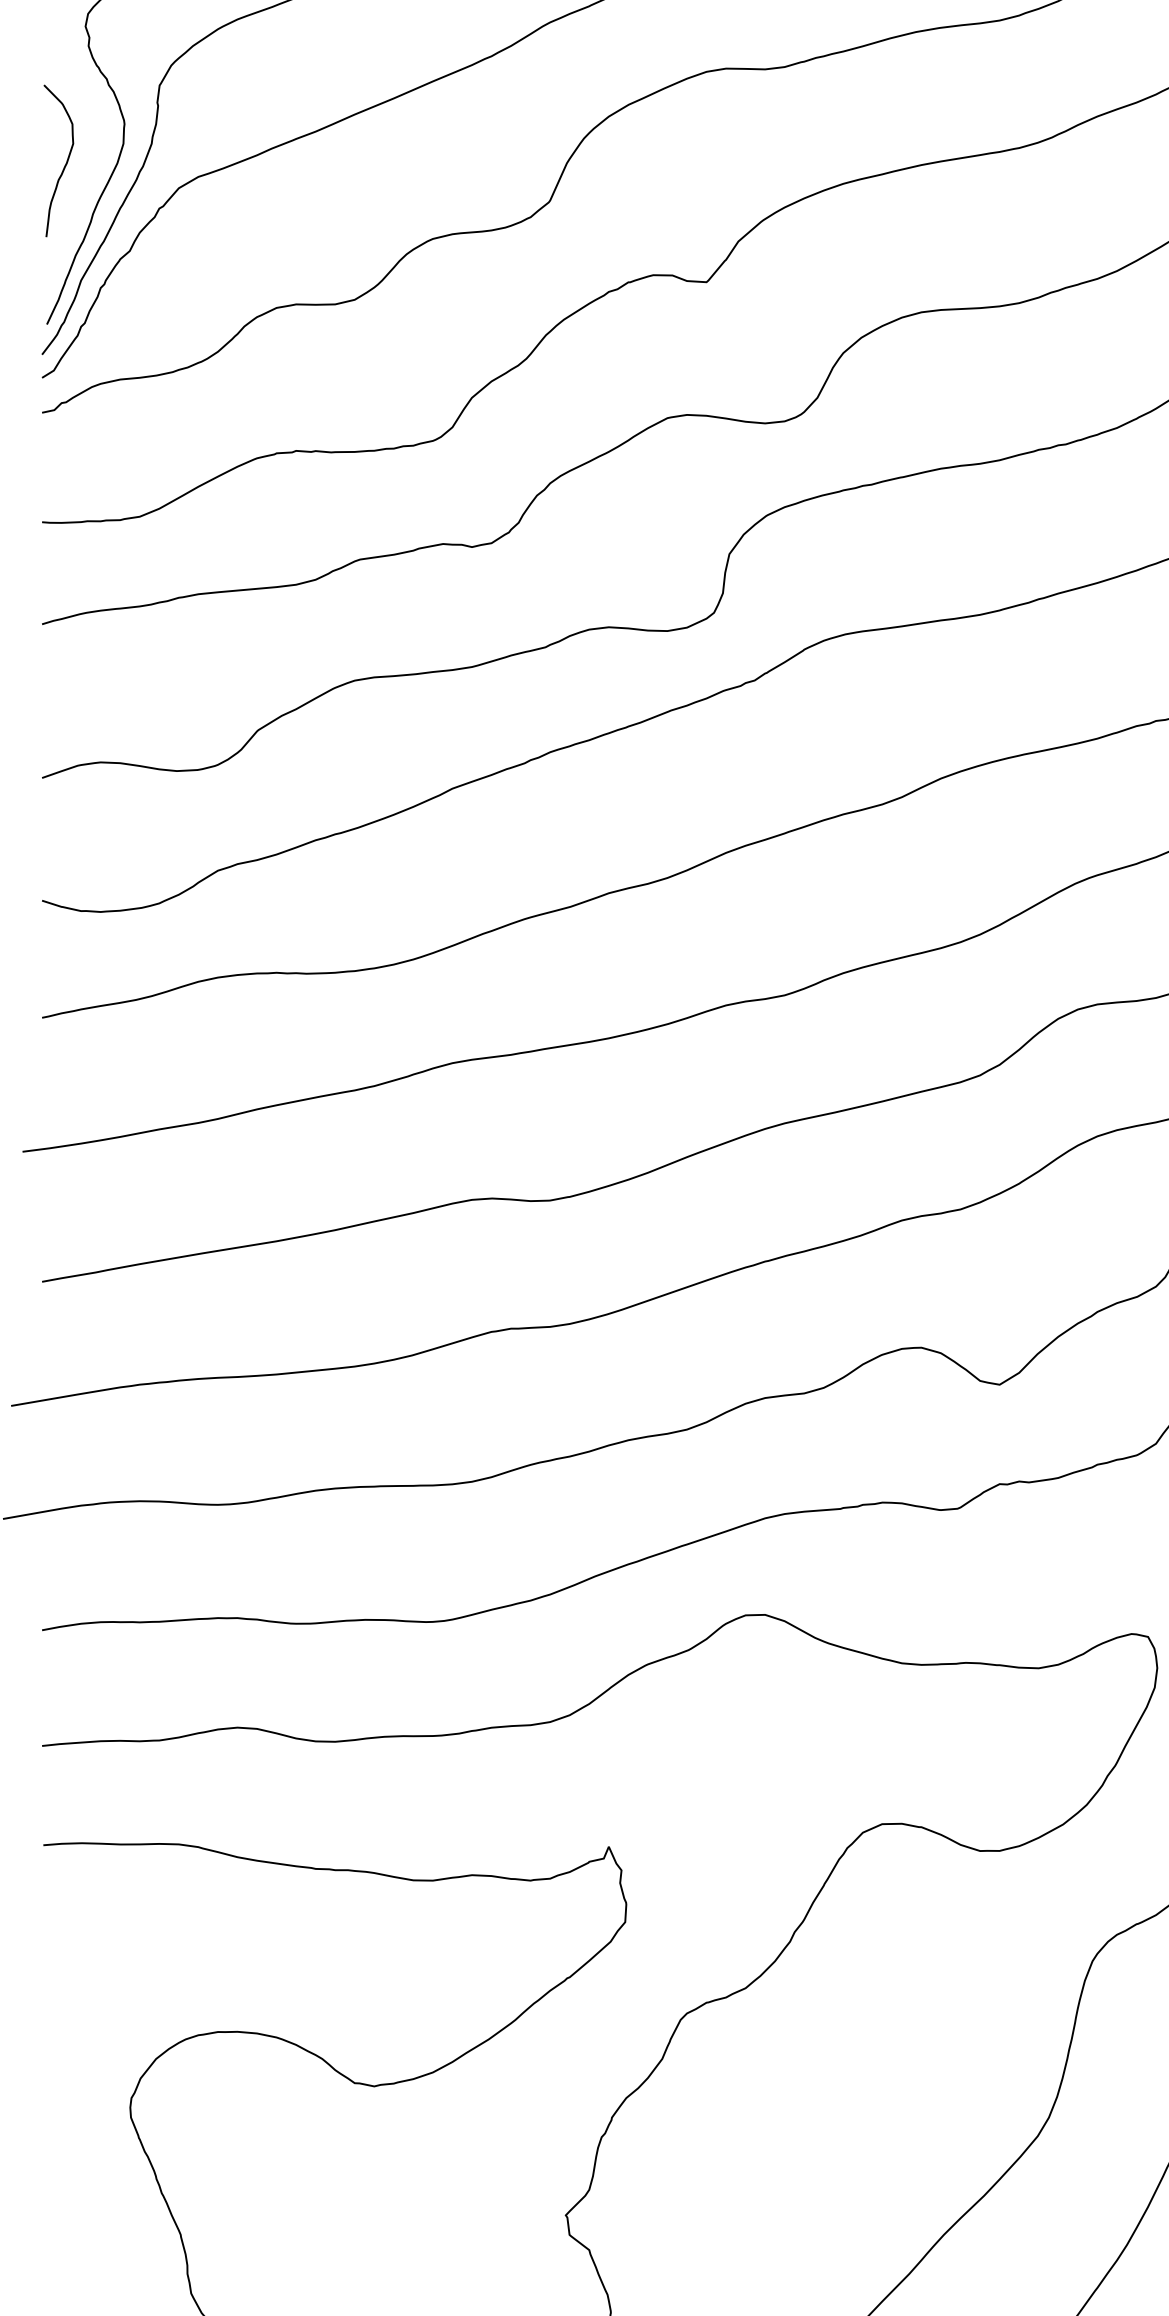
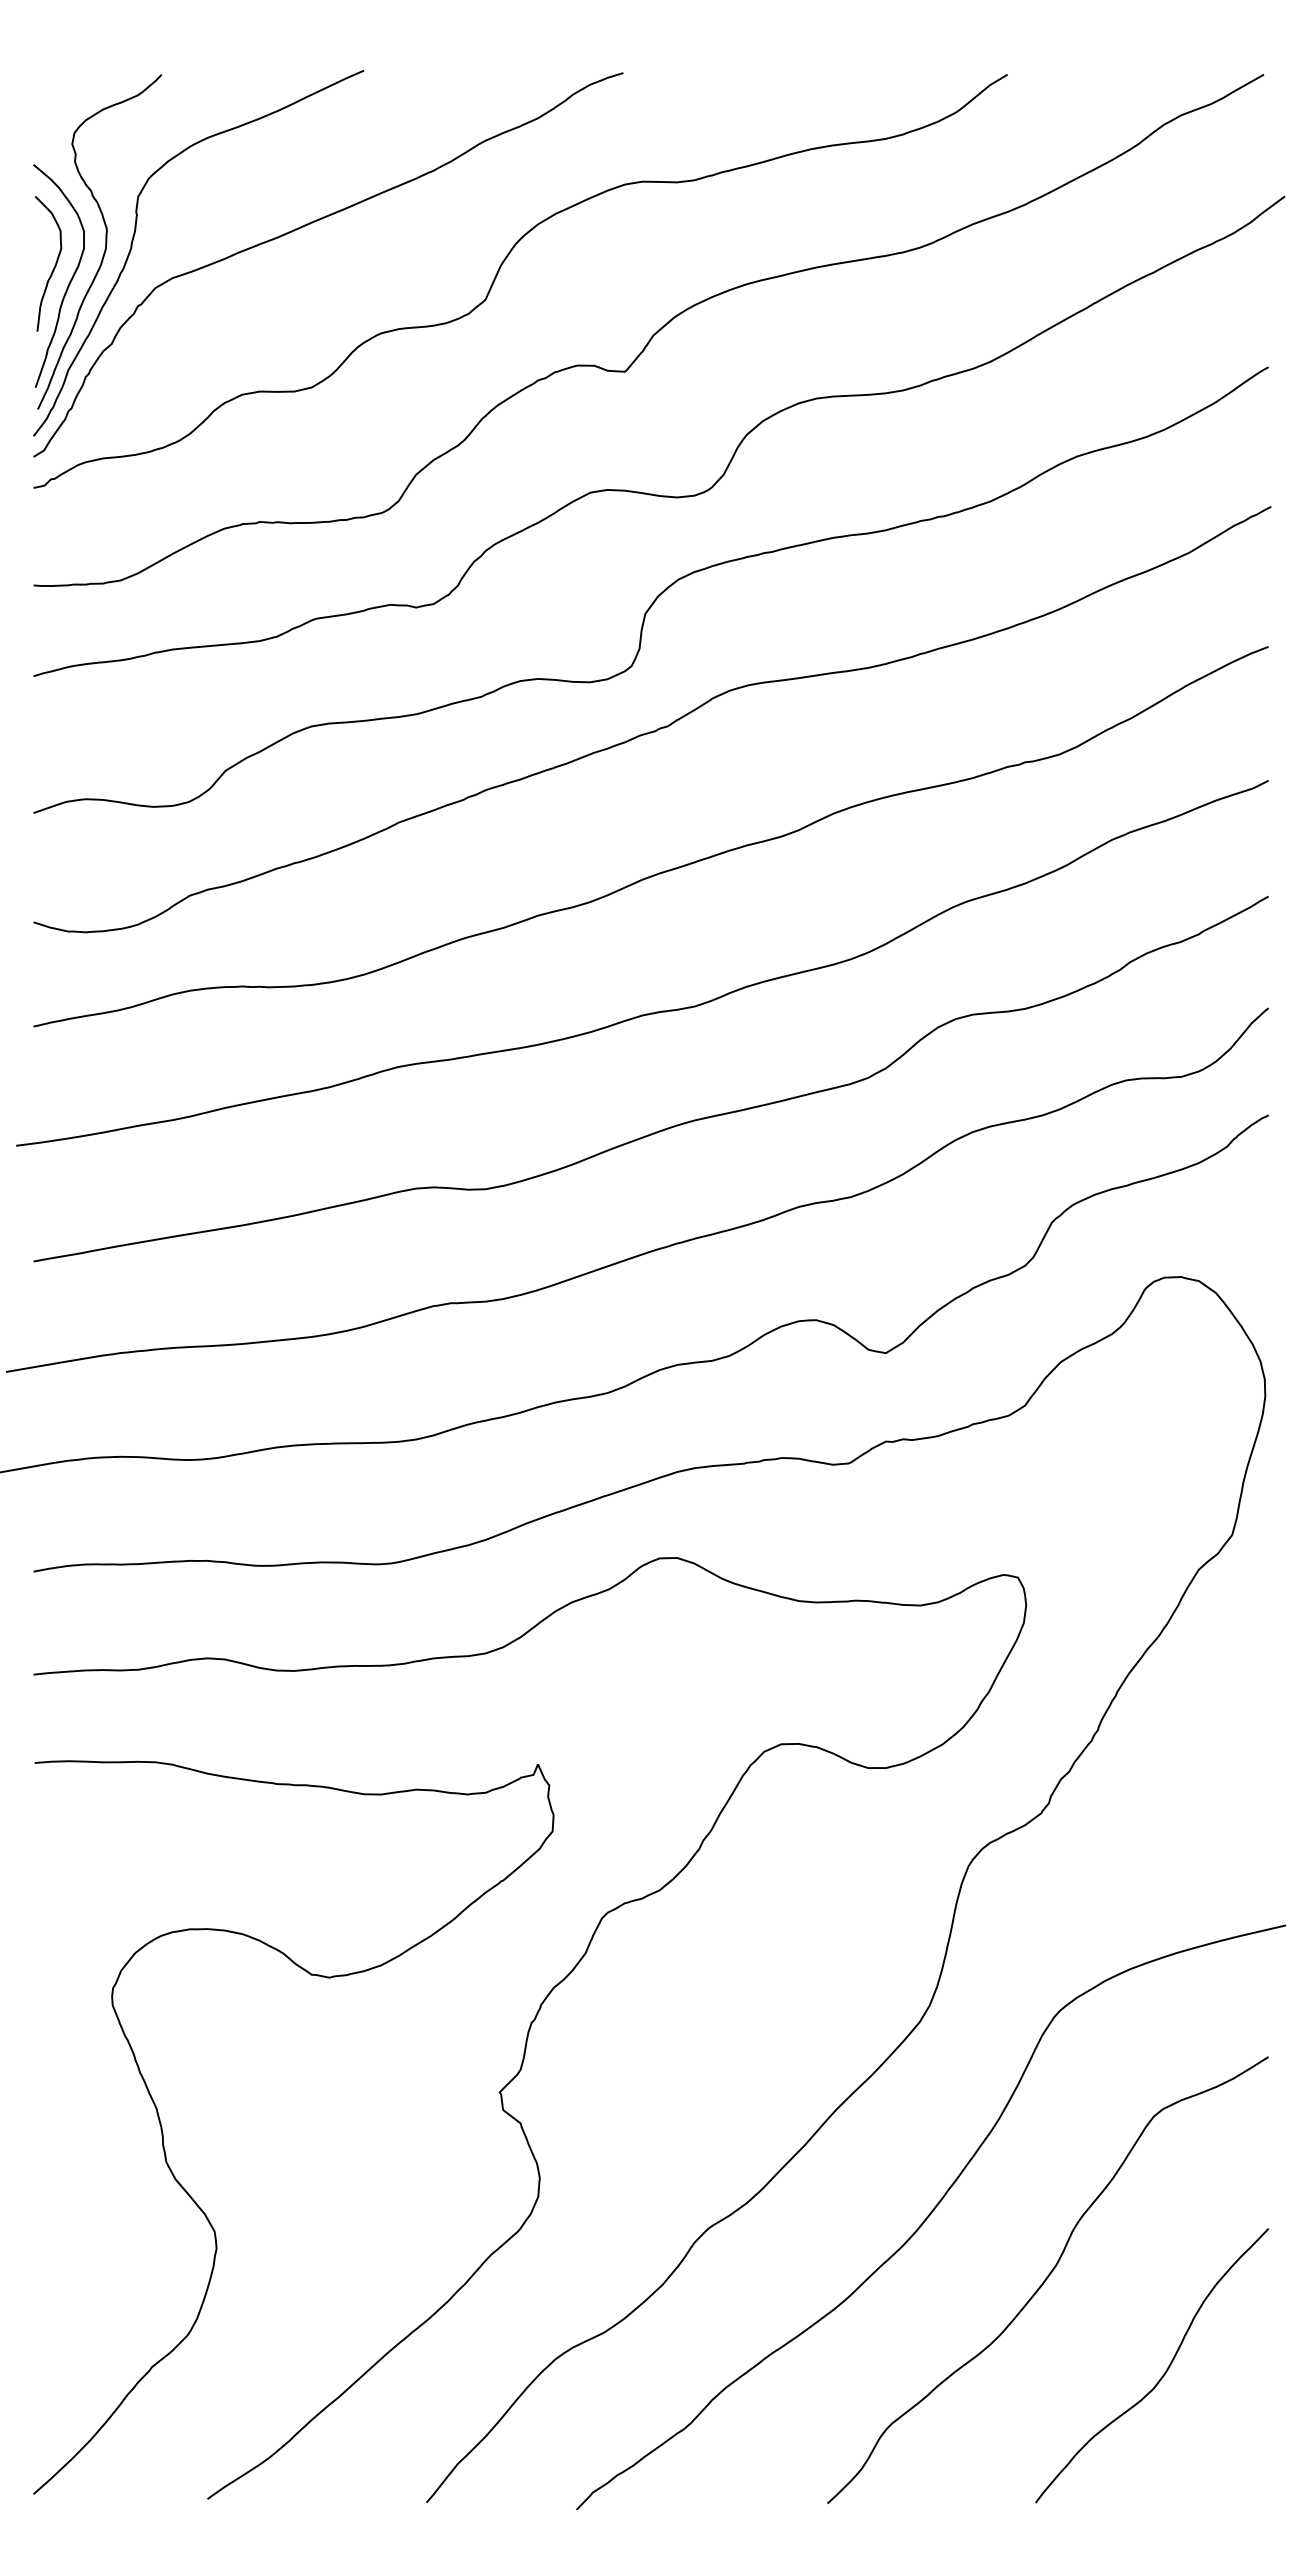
curve: (82, 180) -> (69, 281), added

